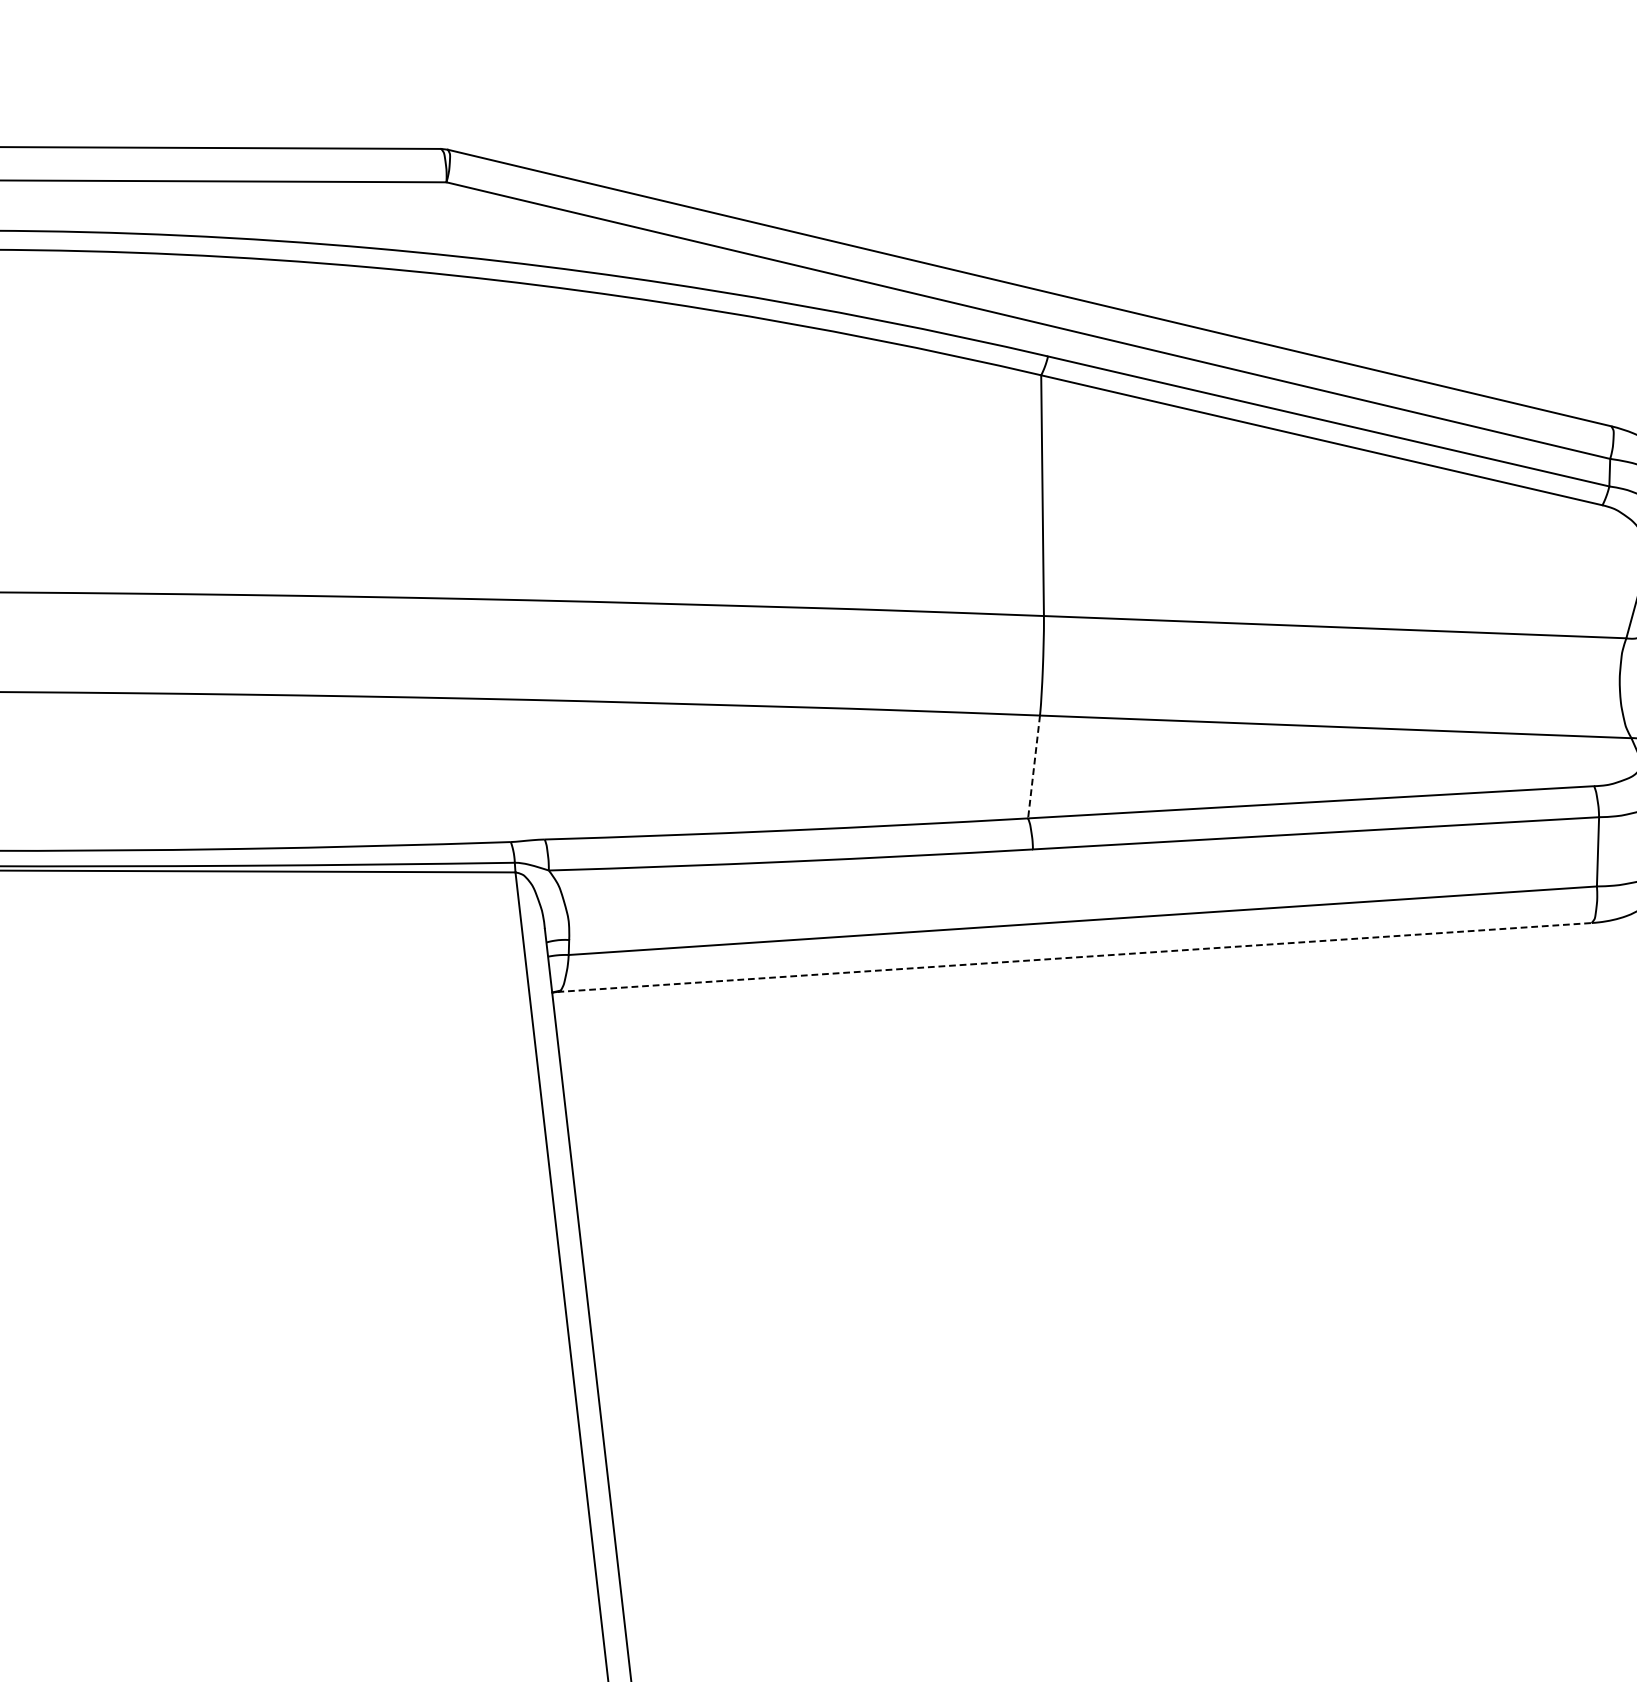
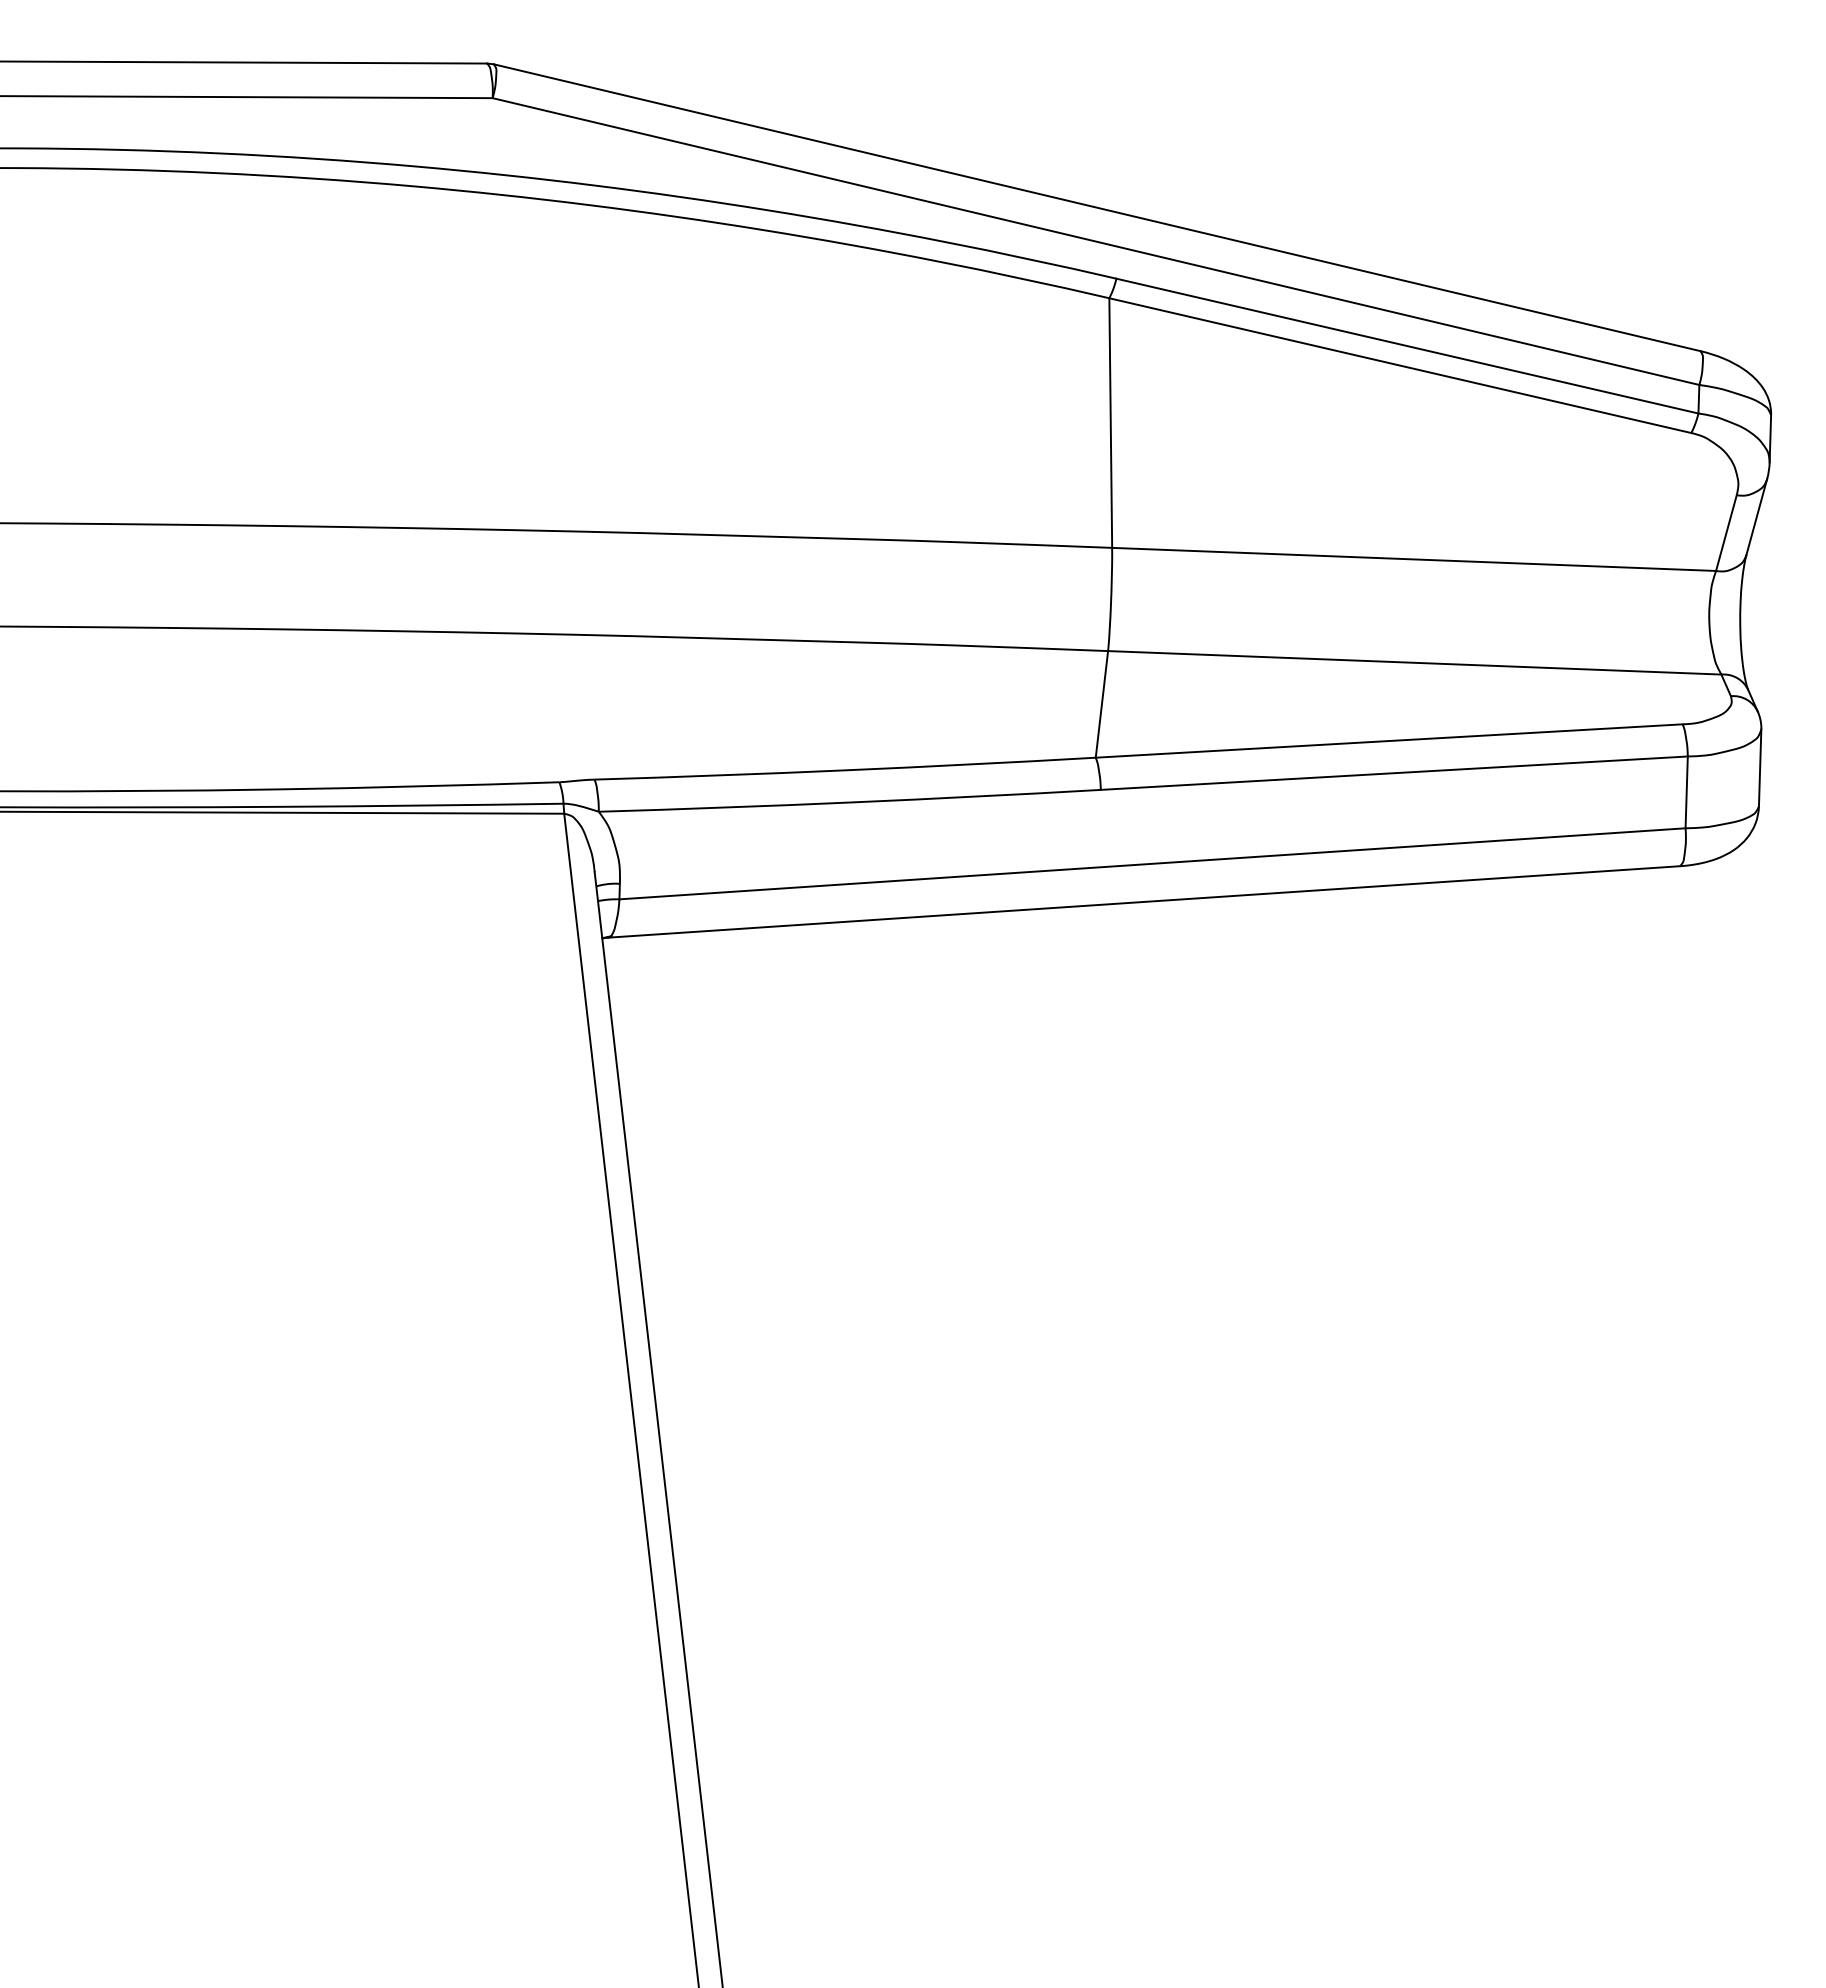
line: (1033, 767) -> (1101, 704), dashed -> solid
line: (1075, 957) -> (1144, 901), dashed -> solid

